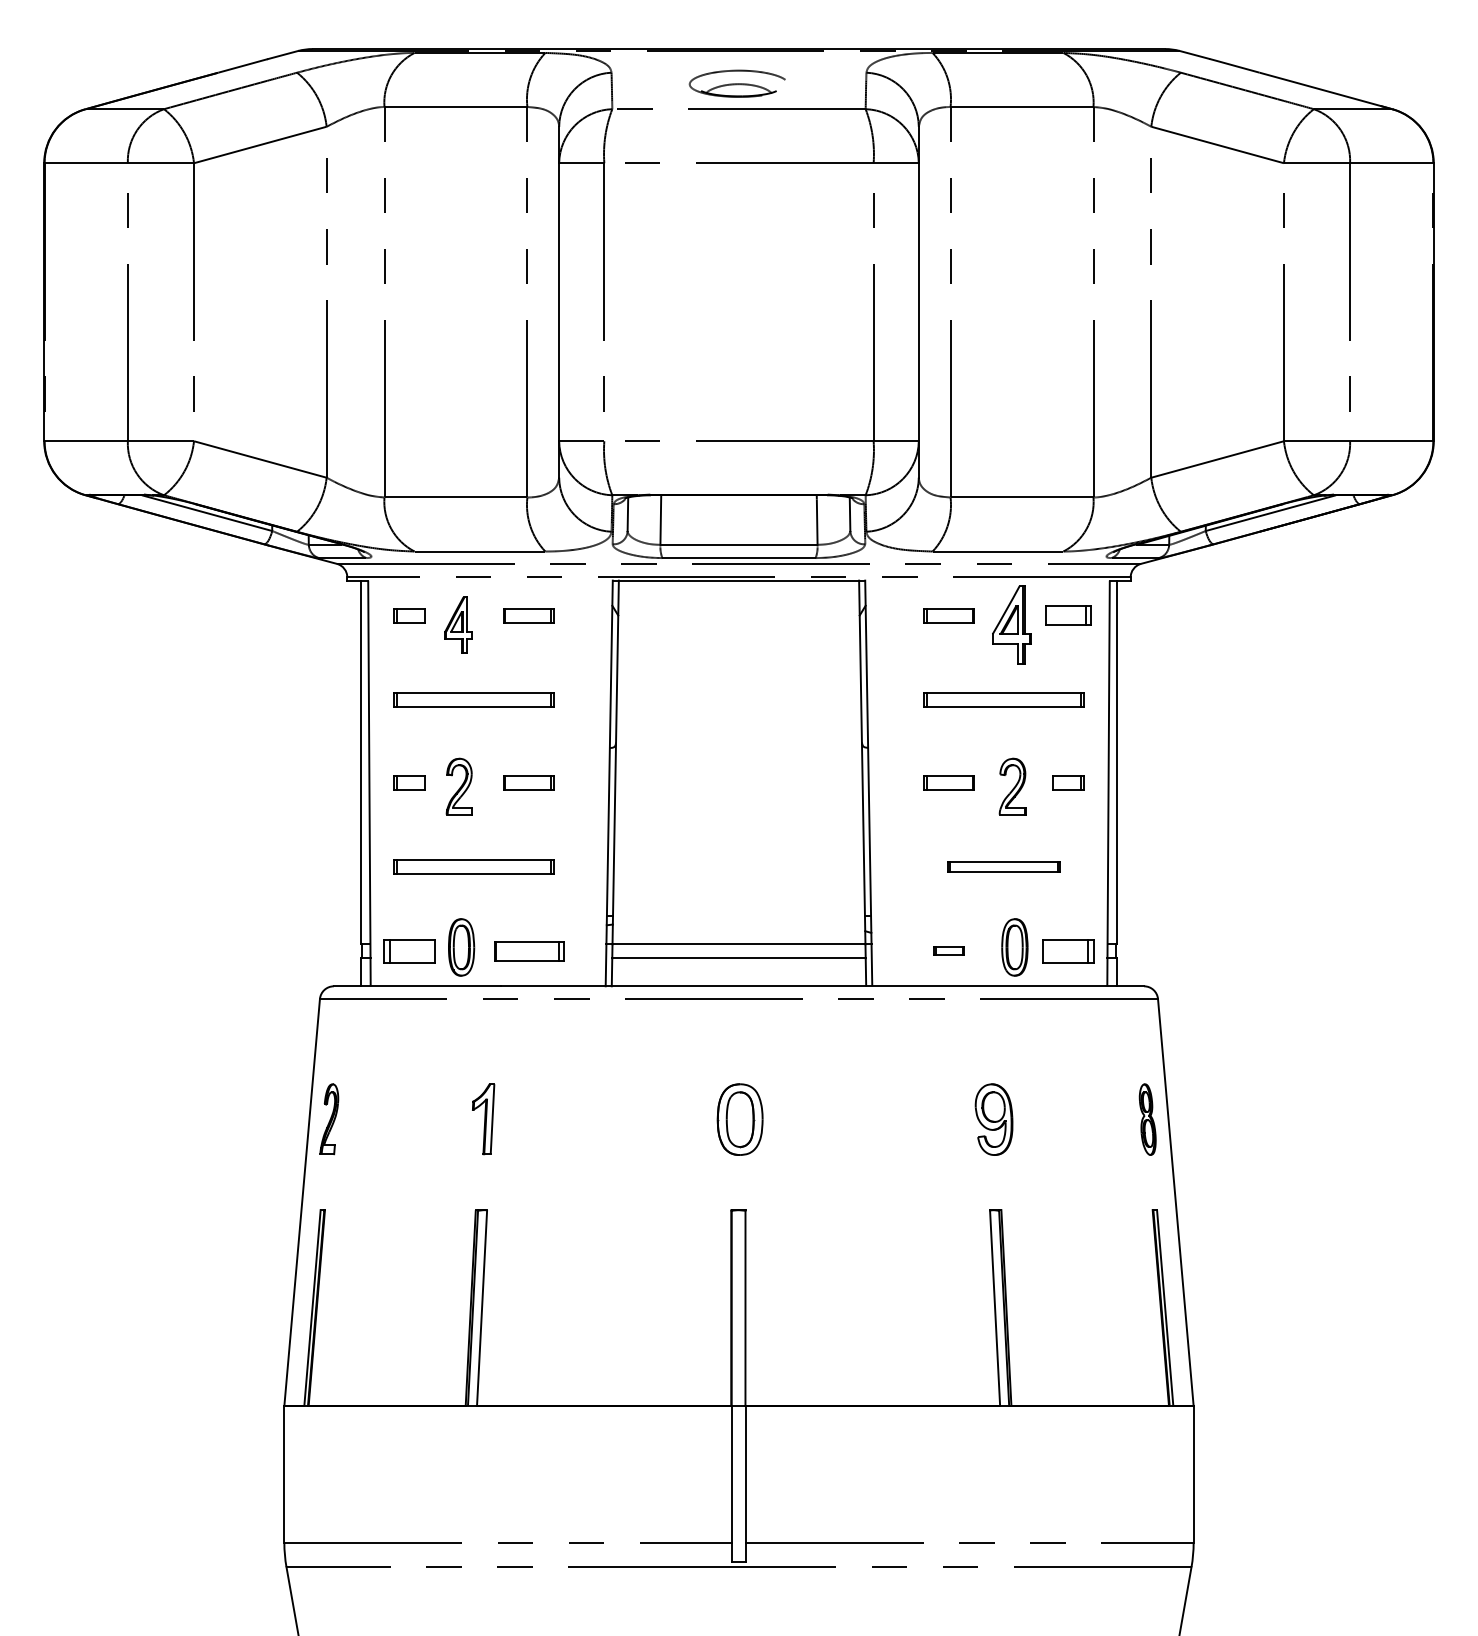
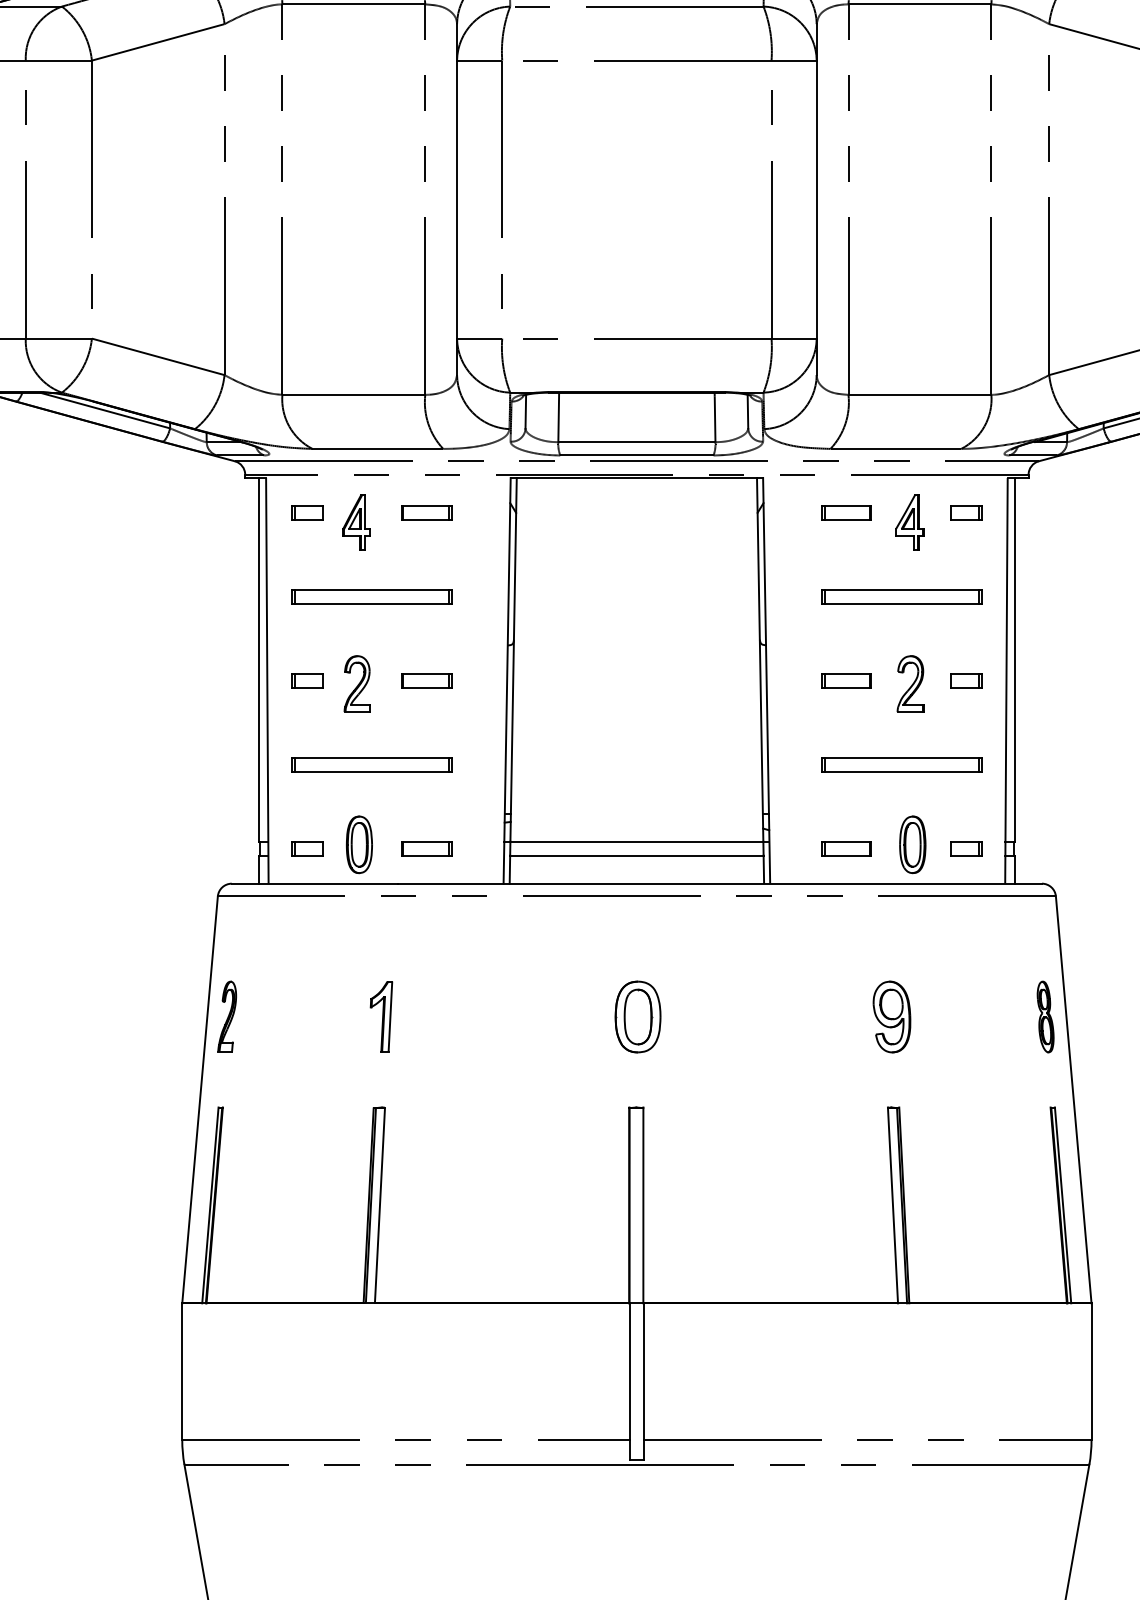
part: (1068, 615) -> (966, 512), size x0.71
part: (1011, 624) -> (909, 521), size x0.71
part: (1003, 866) -> (901, 763), size x1.43
part: (409, 950) -> (307, 847), size x0.62
part: (528, 950) -> (426, 847), size x0.71
part: (948, 950) -> (846, 847), size x1.67
part: (1068, 950) -> (966, 847), size x0.62

